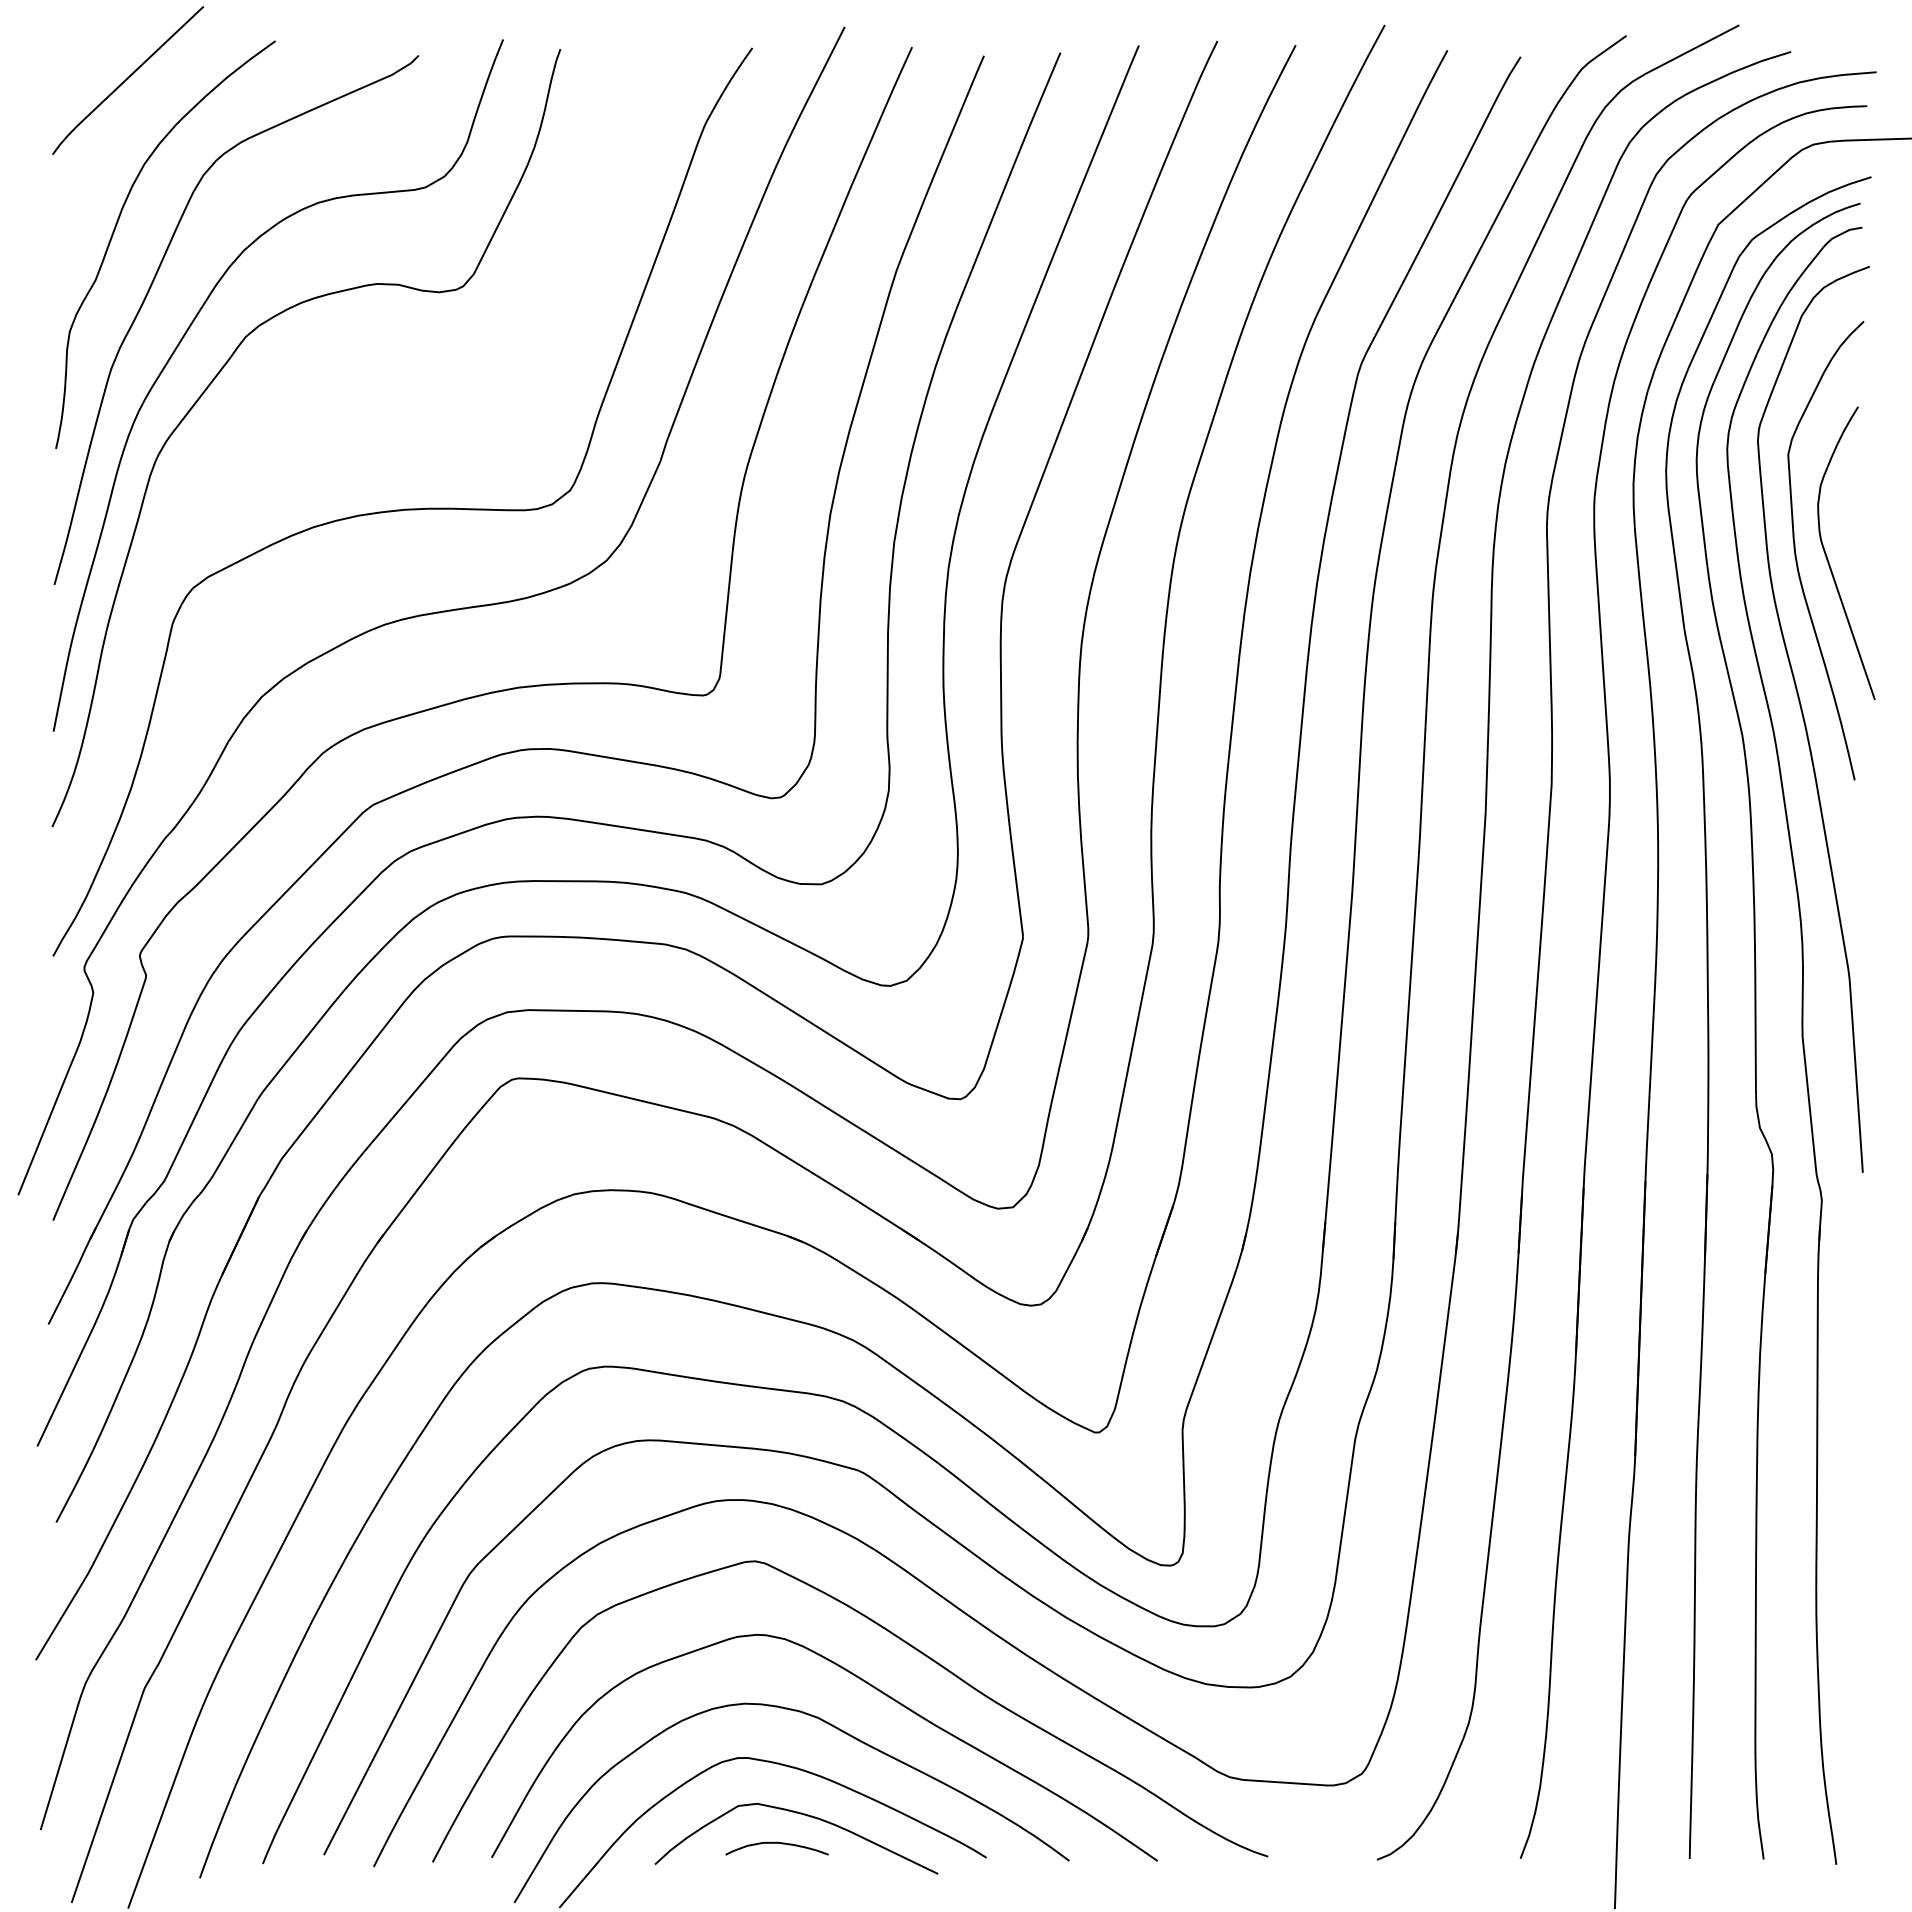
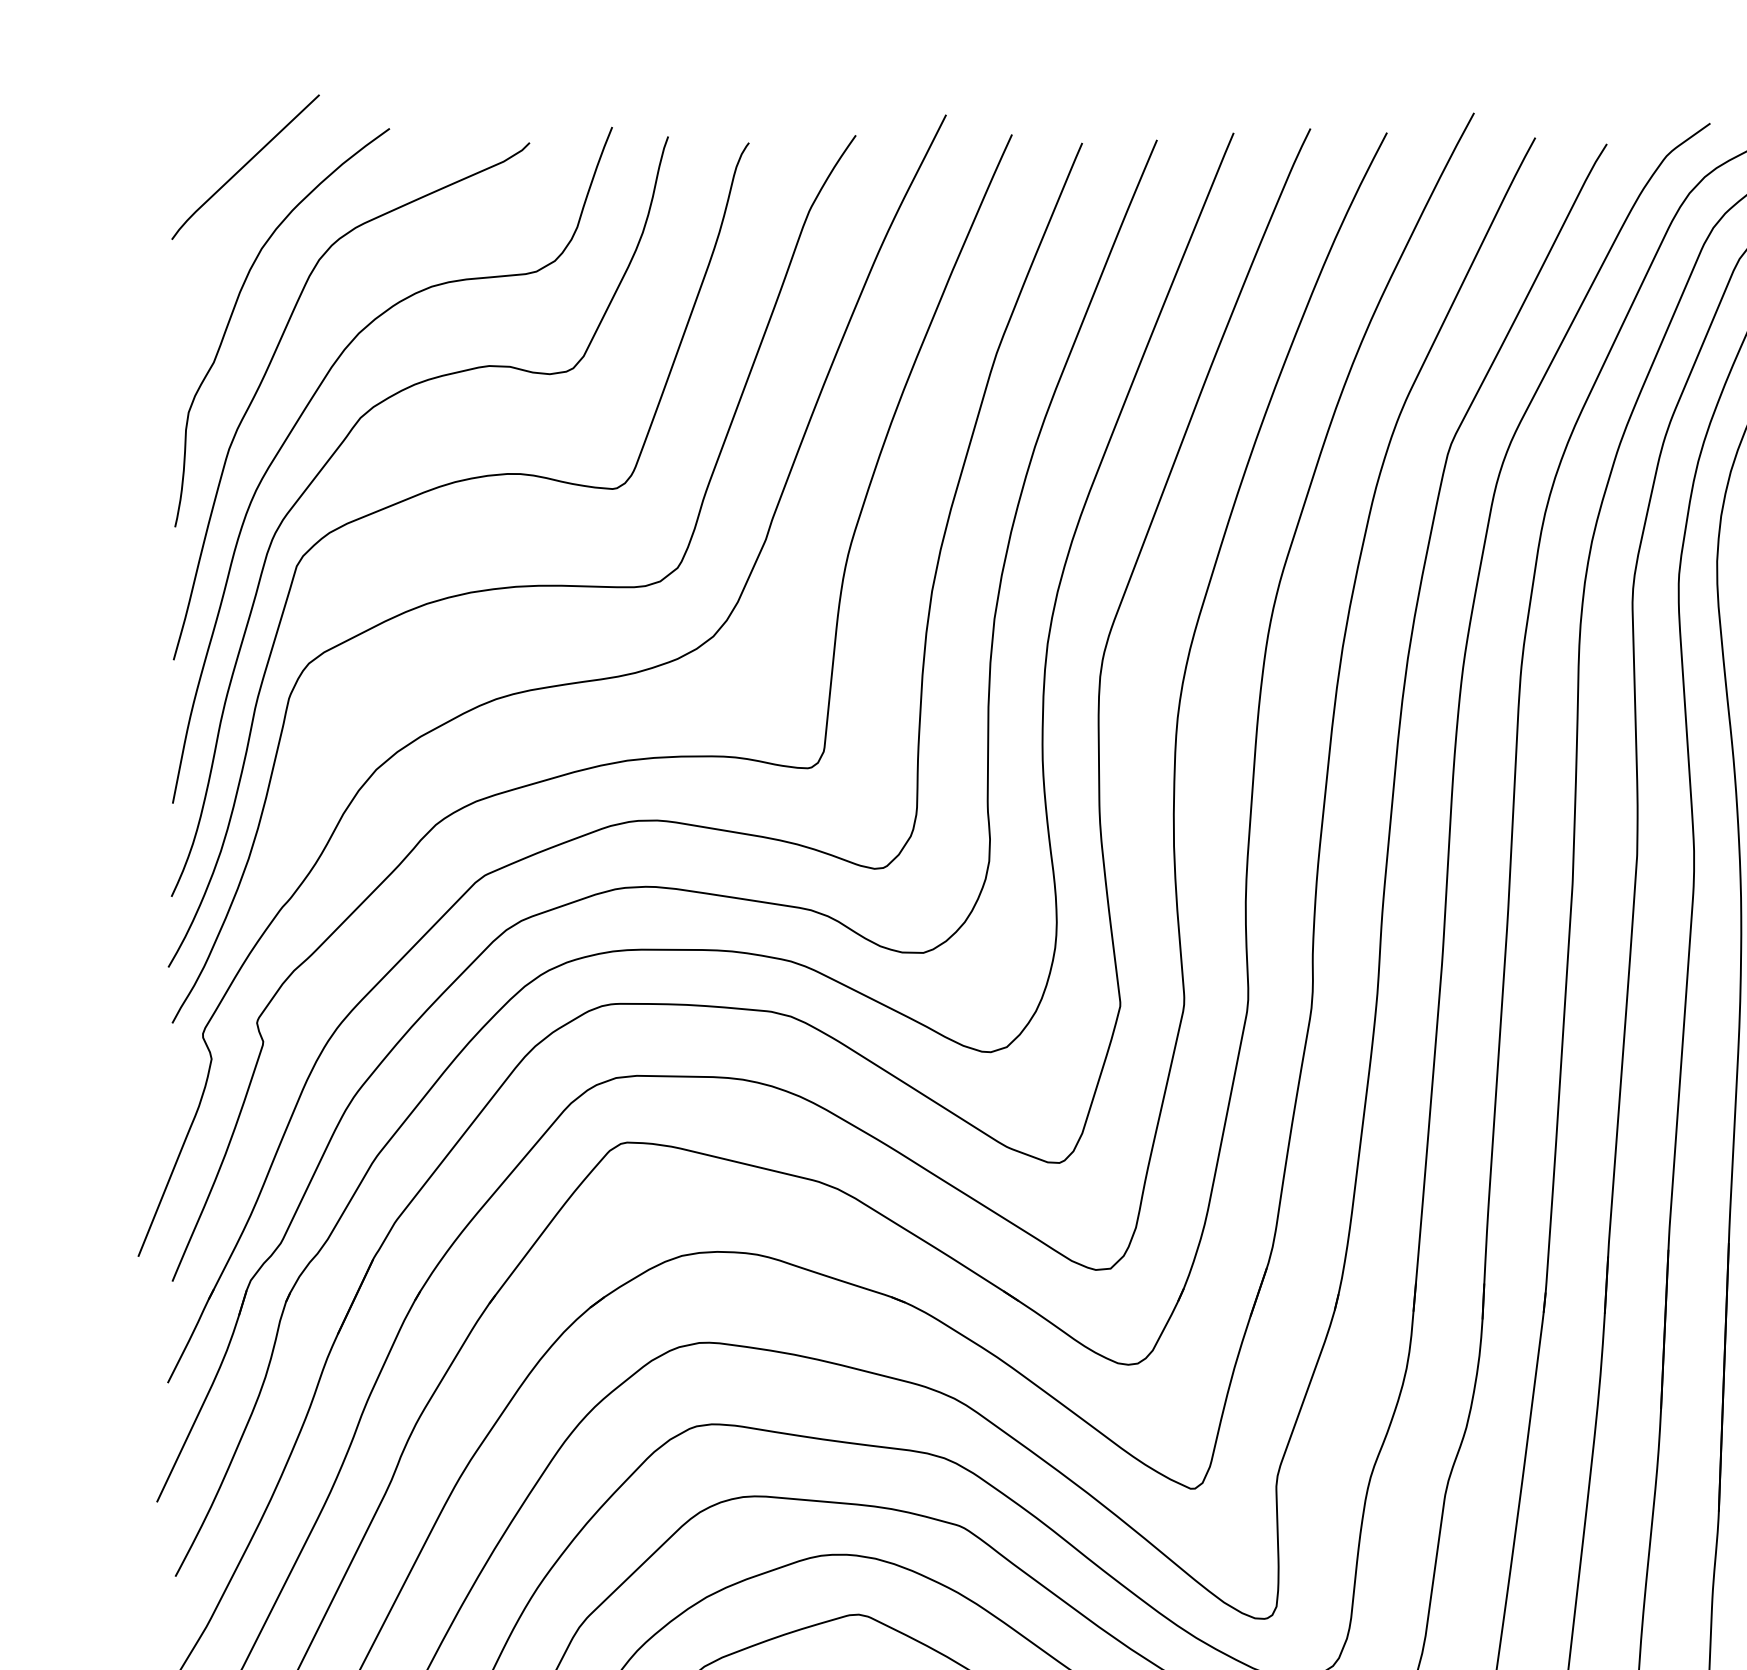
curve: (324, 409) -> (437, 488), added

